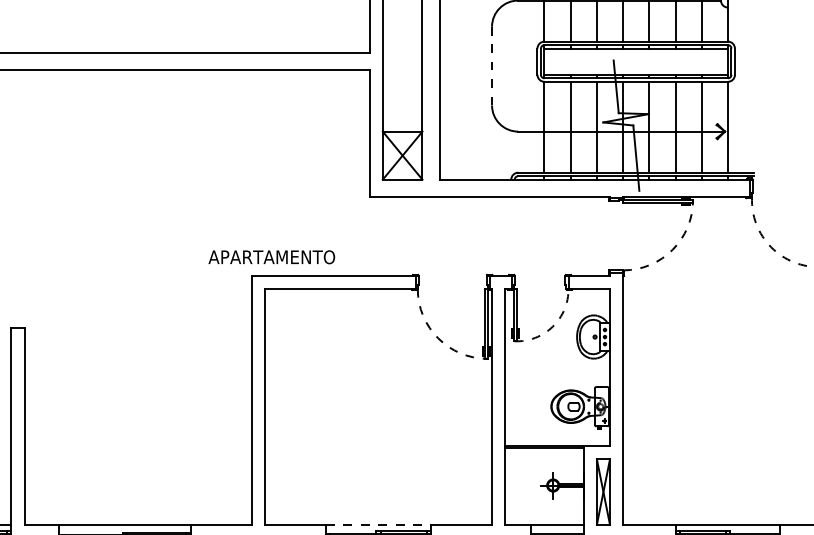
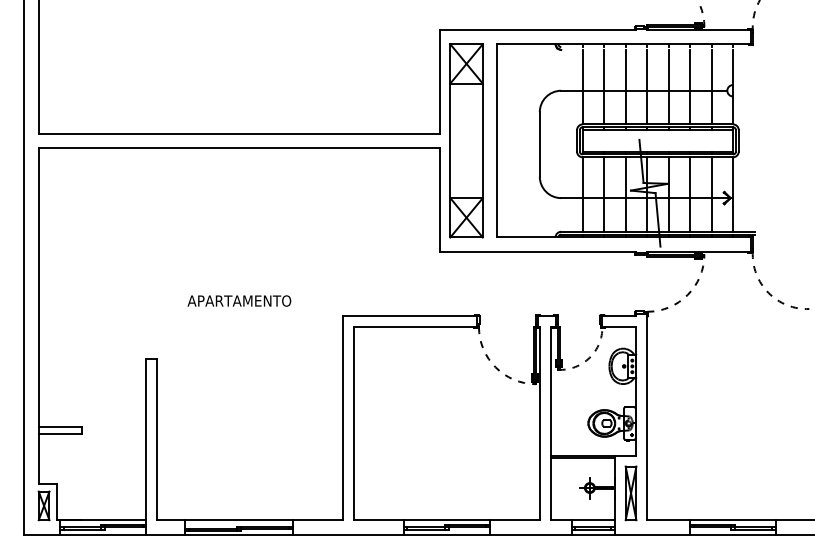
line: (491, 66) -> (539, 144), dashed -> solid
text: (271, 256) -> (239, 300), moved
line: (378, 525) -> (446, 520), dashed -> solid

